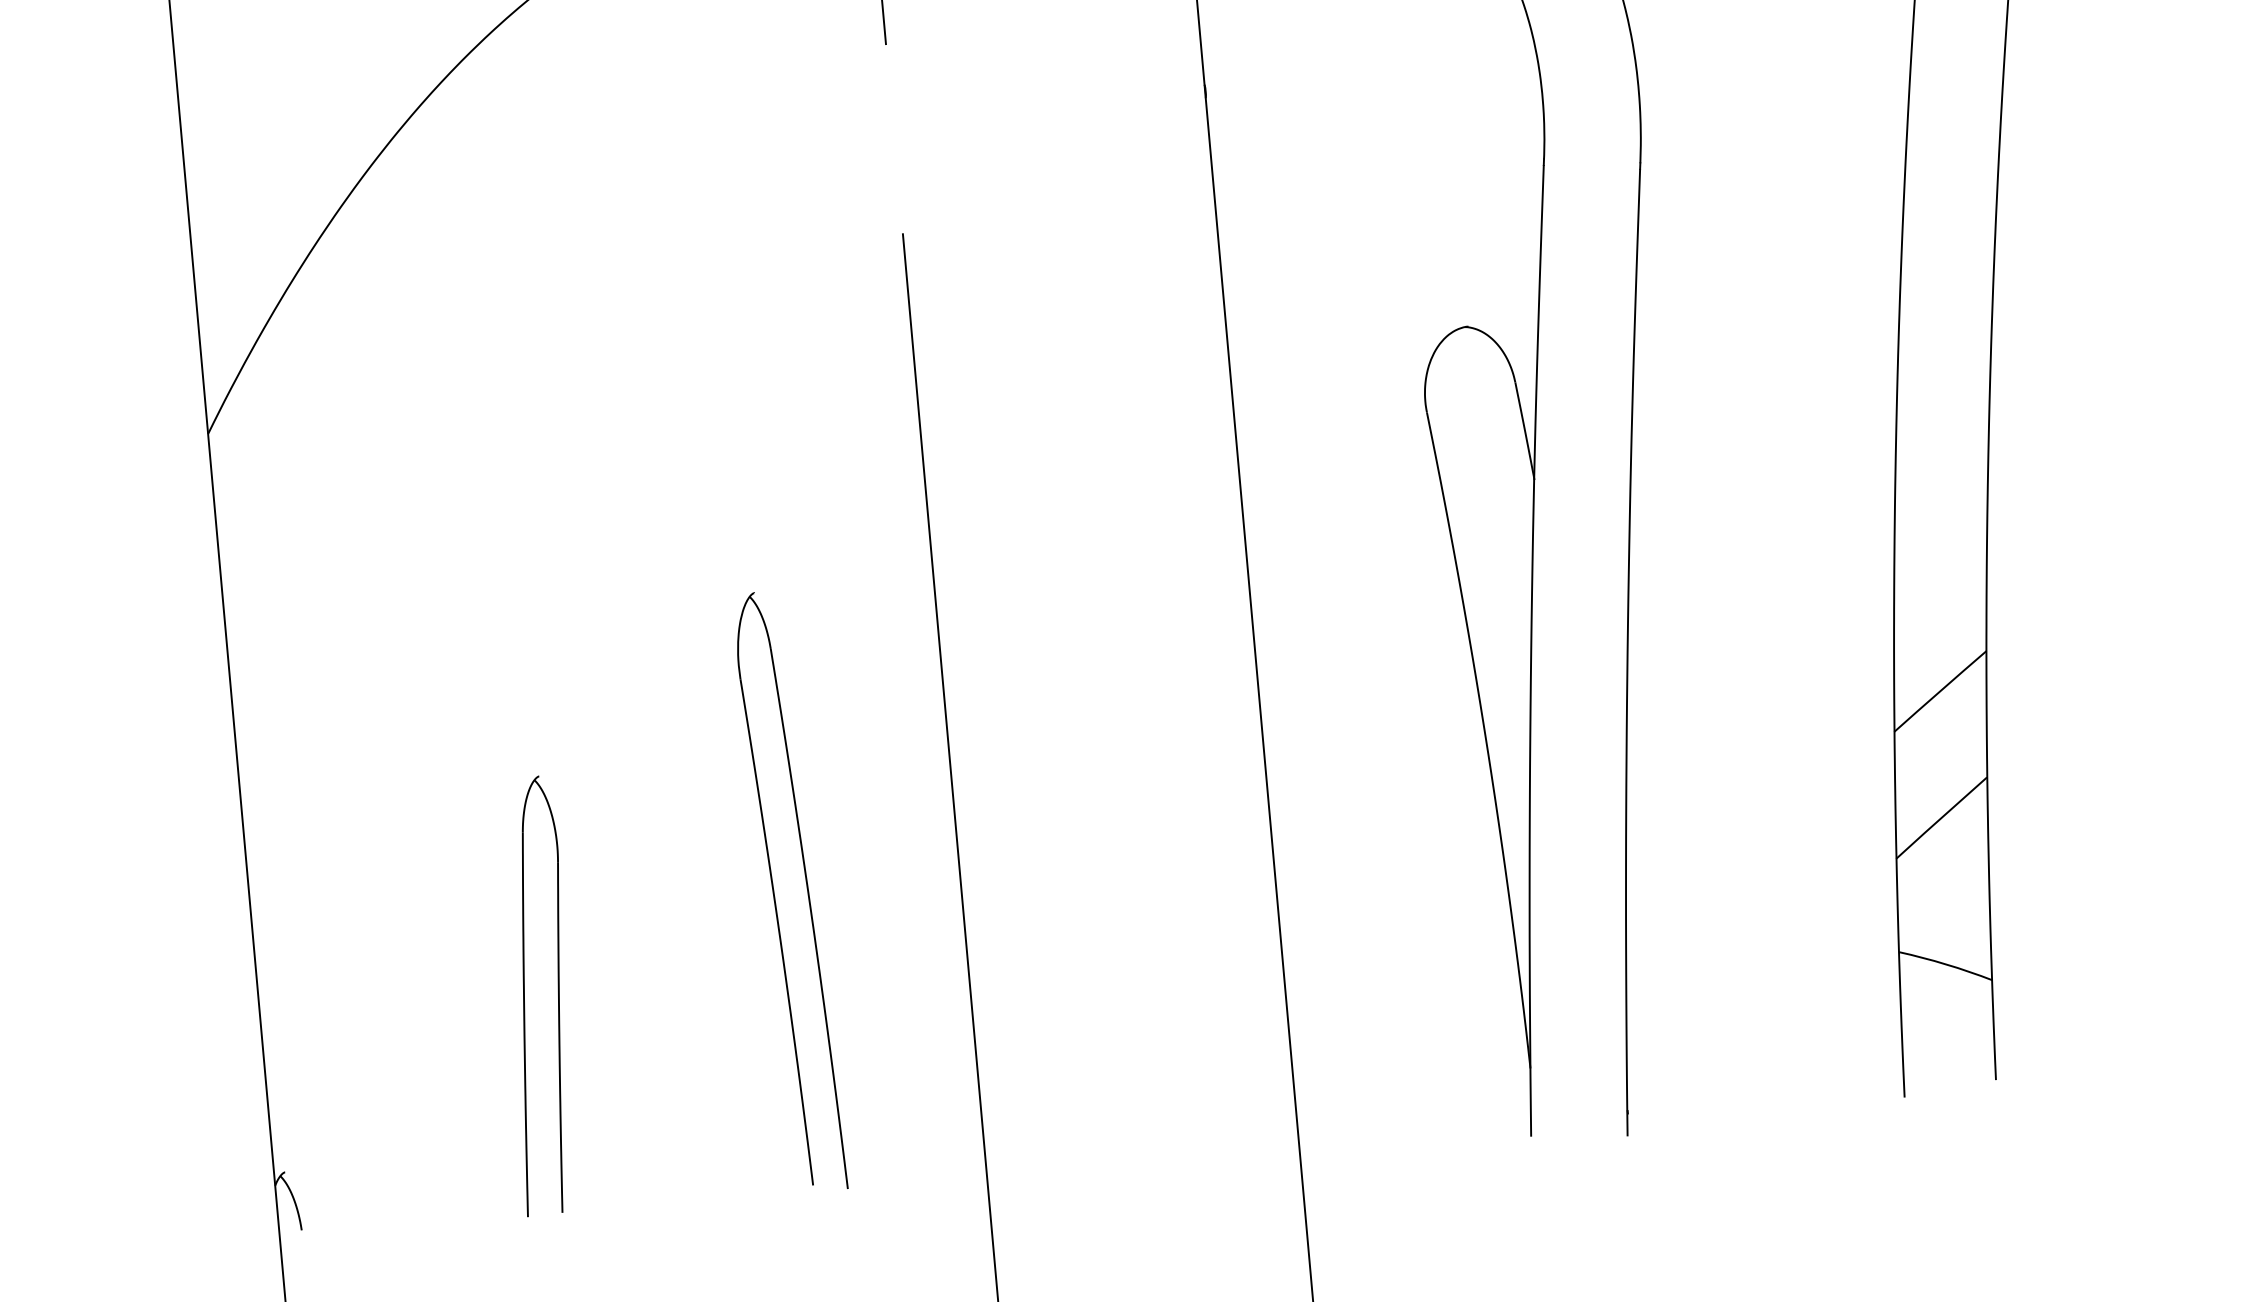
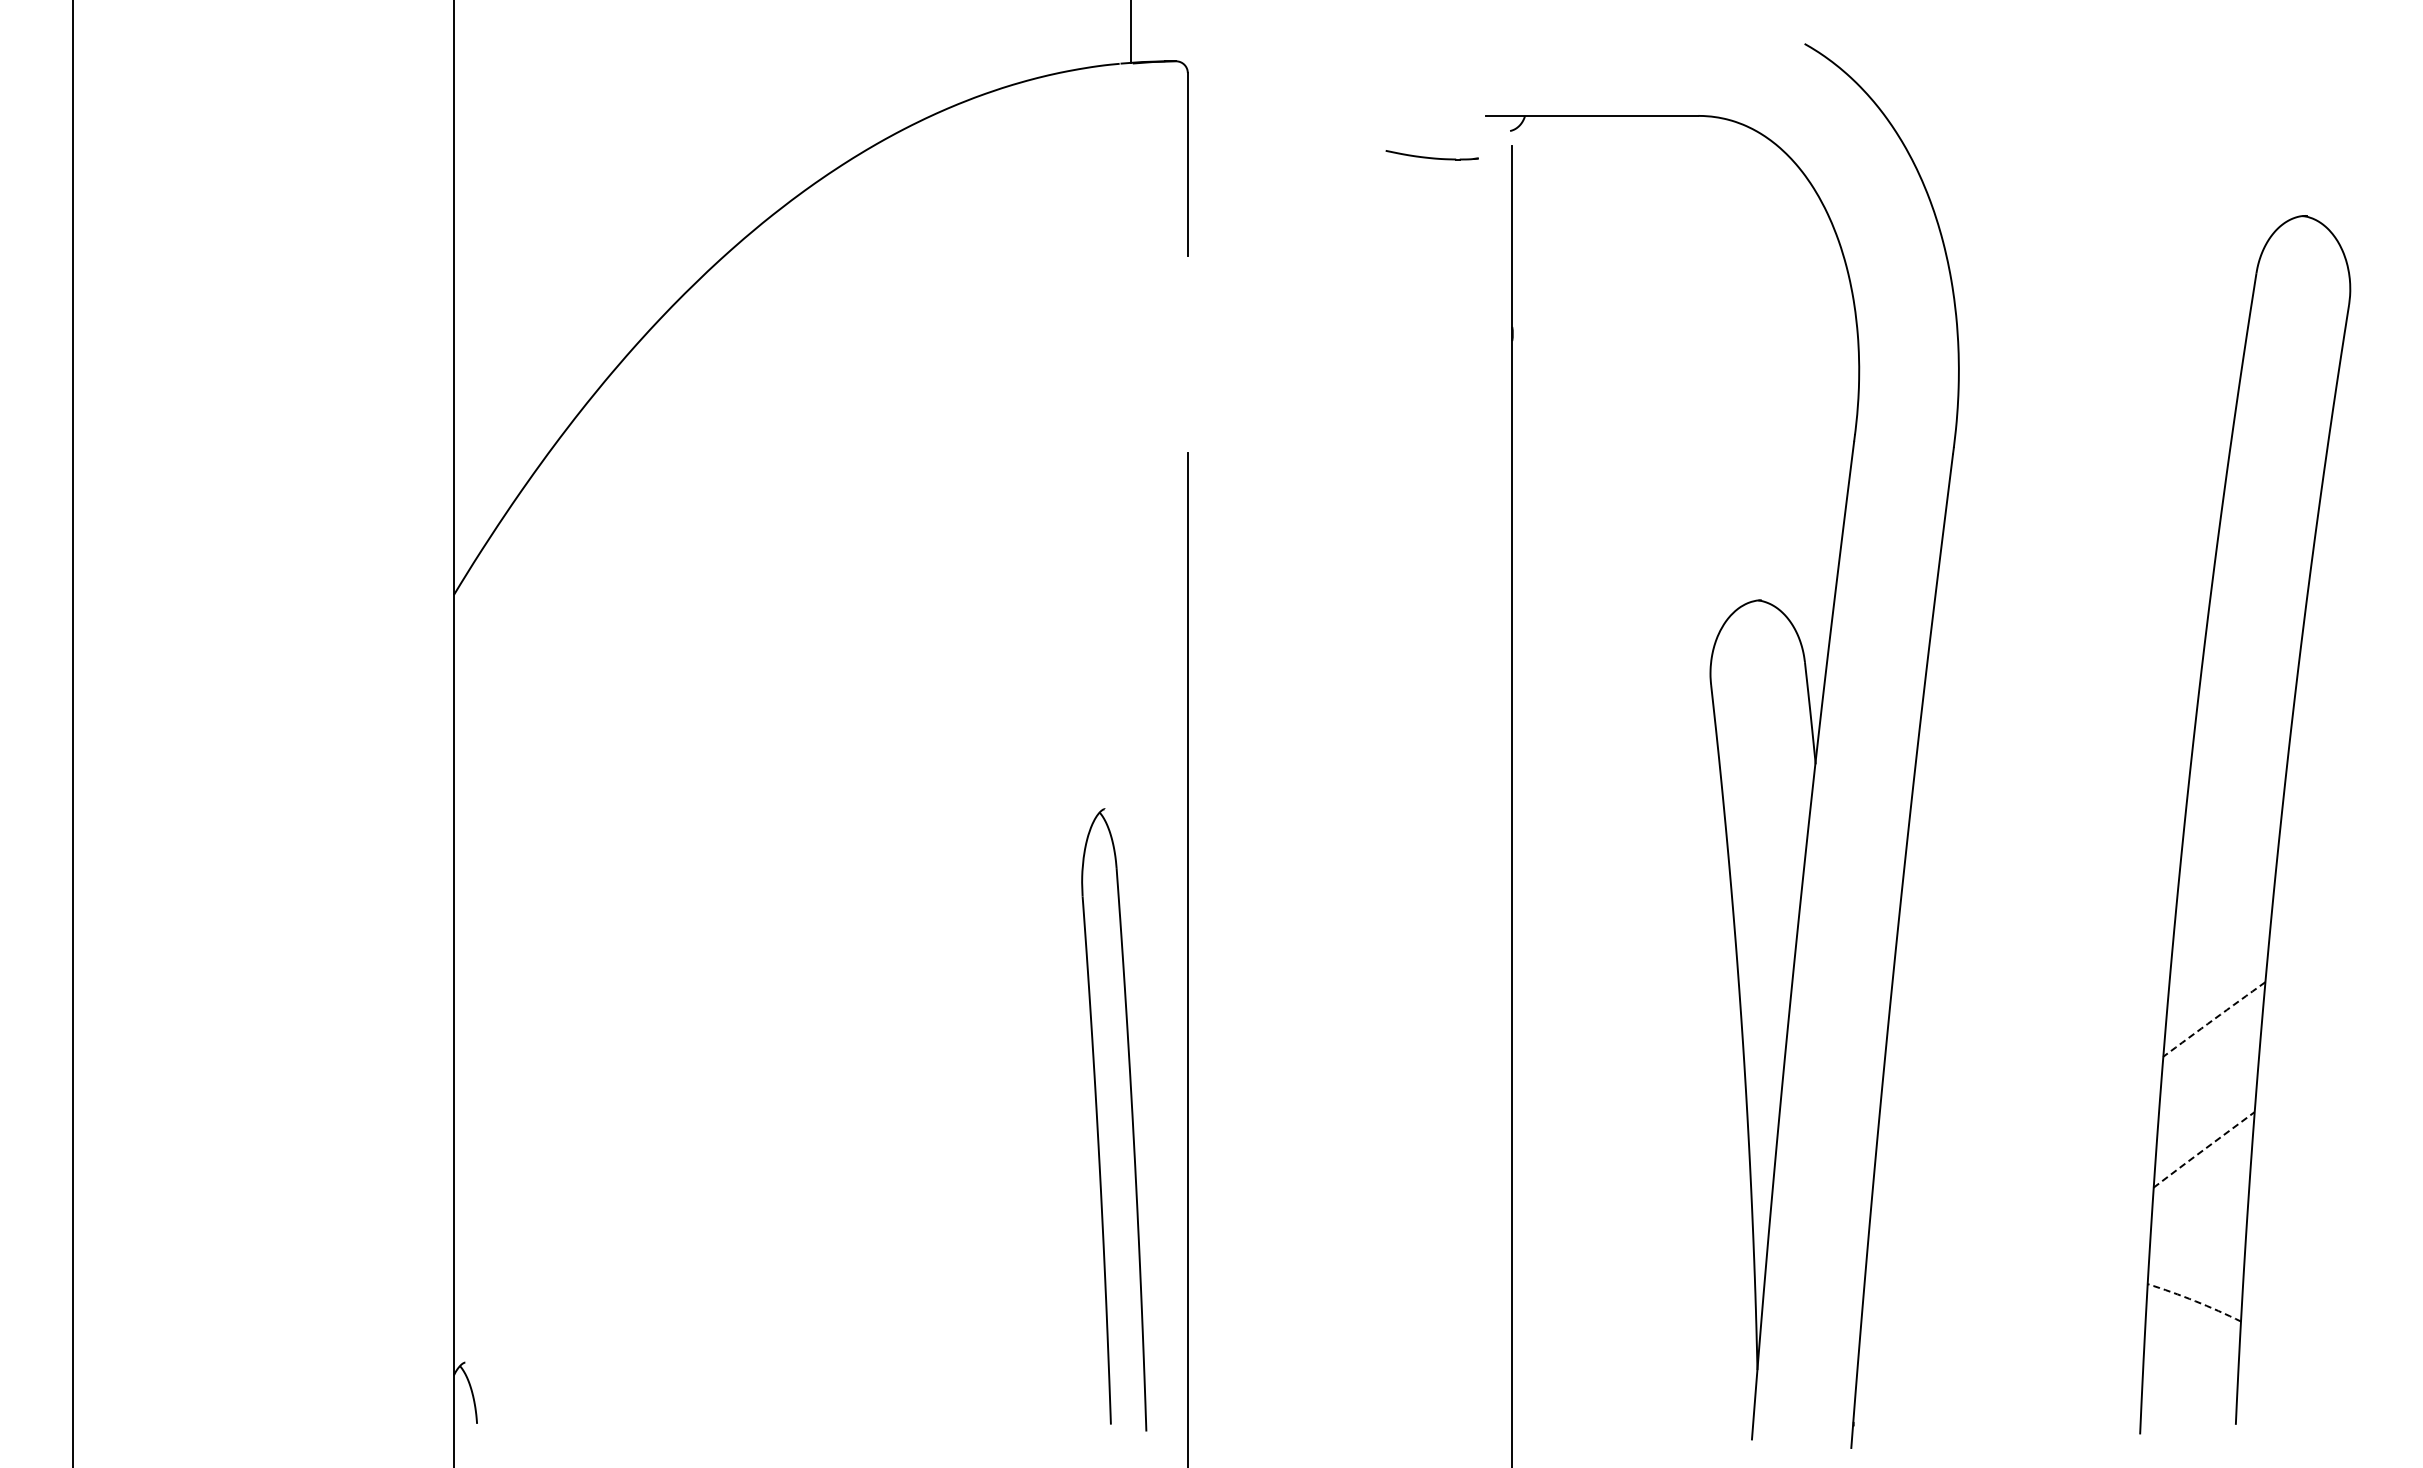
arc: (1940, 691) -> (2214, 1019), solid -> dashed
line: (1941, 818) -> (2203, 1150), solid -> dashed
part: (775, 893) -> (1098, 1120), moved
arc: (1946, 964) -> (2195, 1301), solid -> dashed
part: (524, 996) -> (728, 1203), removed

